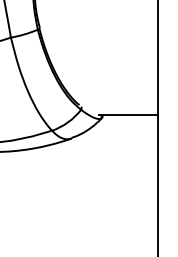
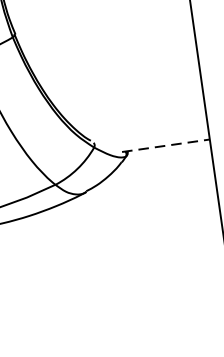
line: (128, 115) -> (166, 145), solid -> dashed

